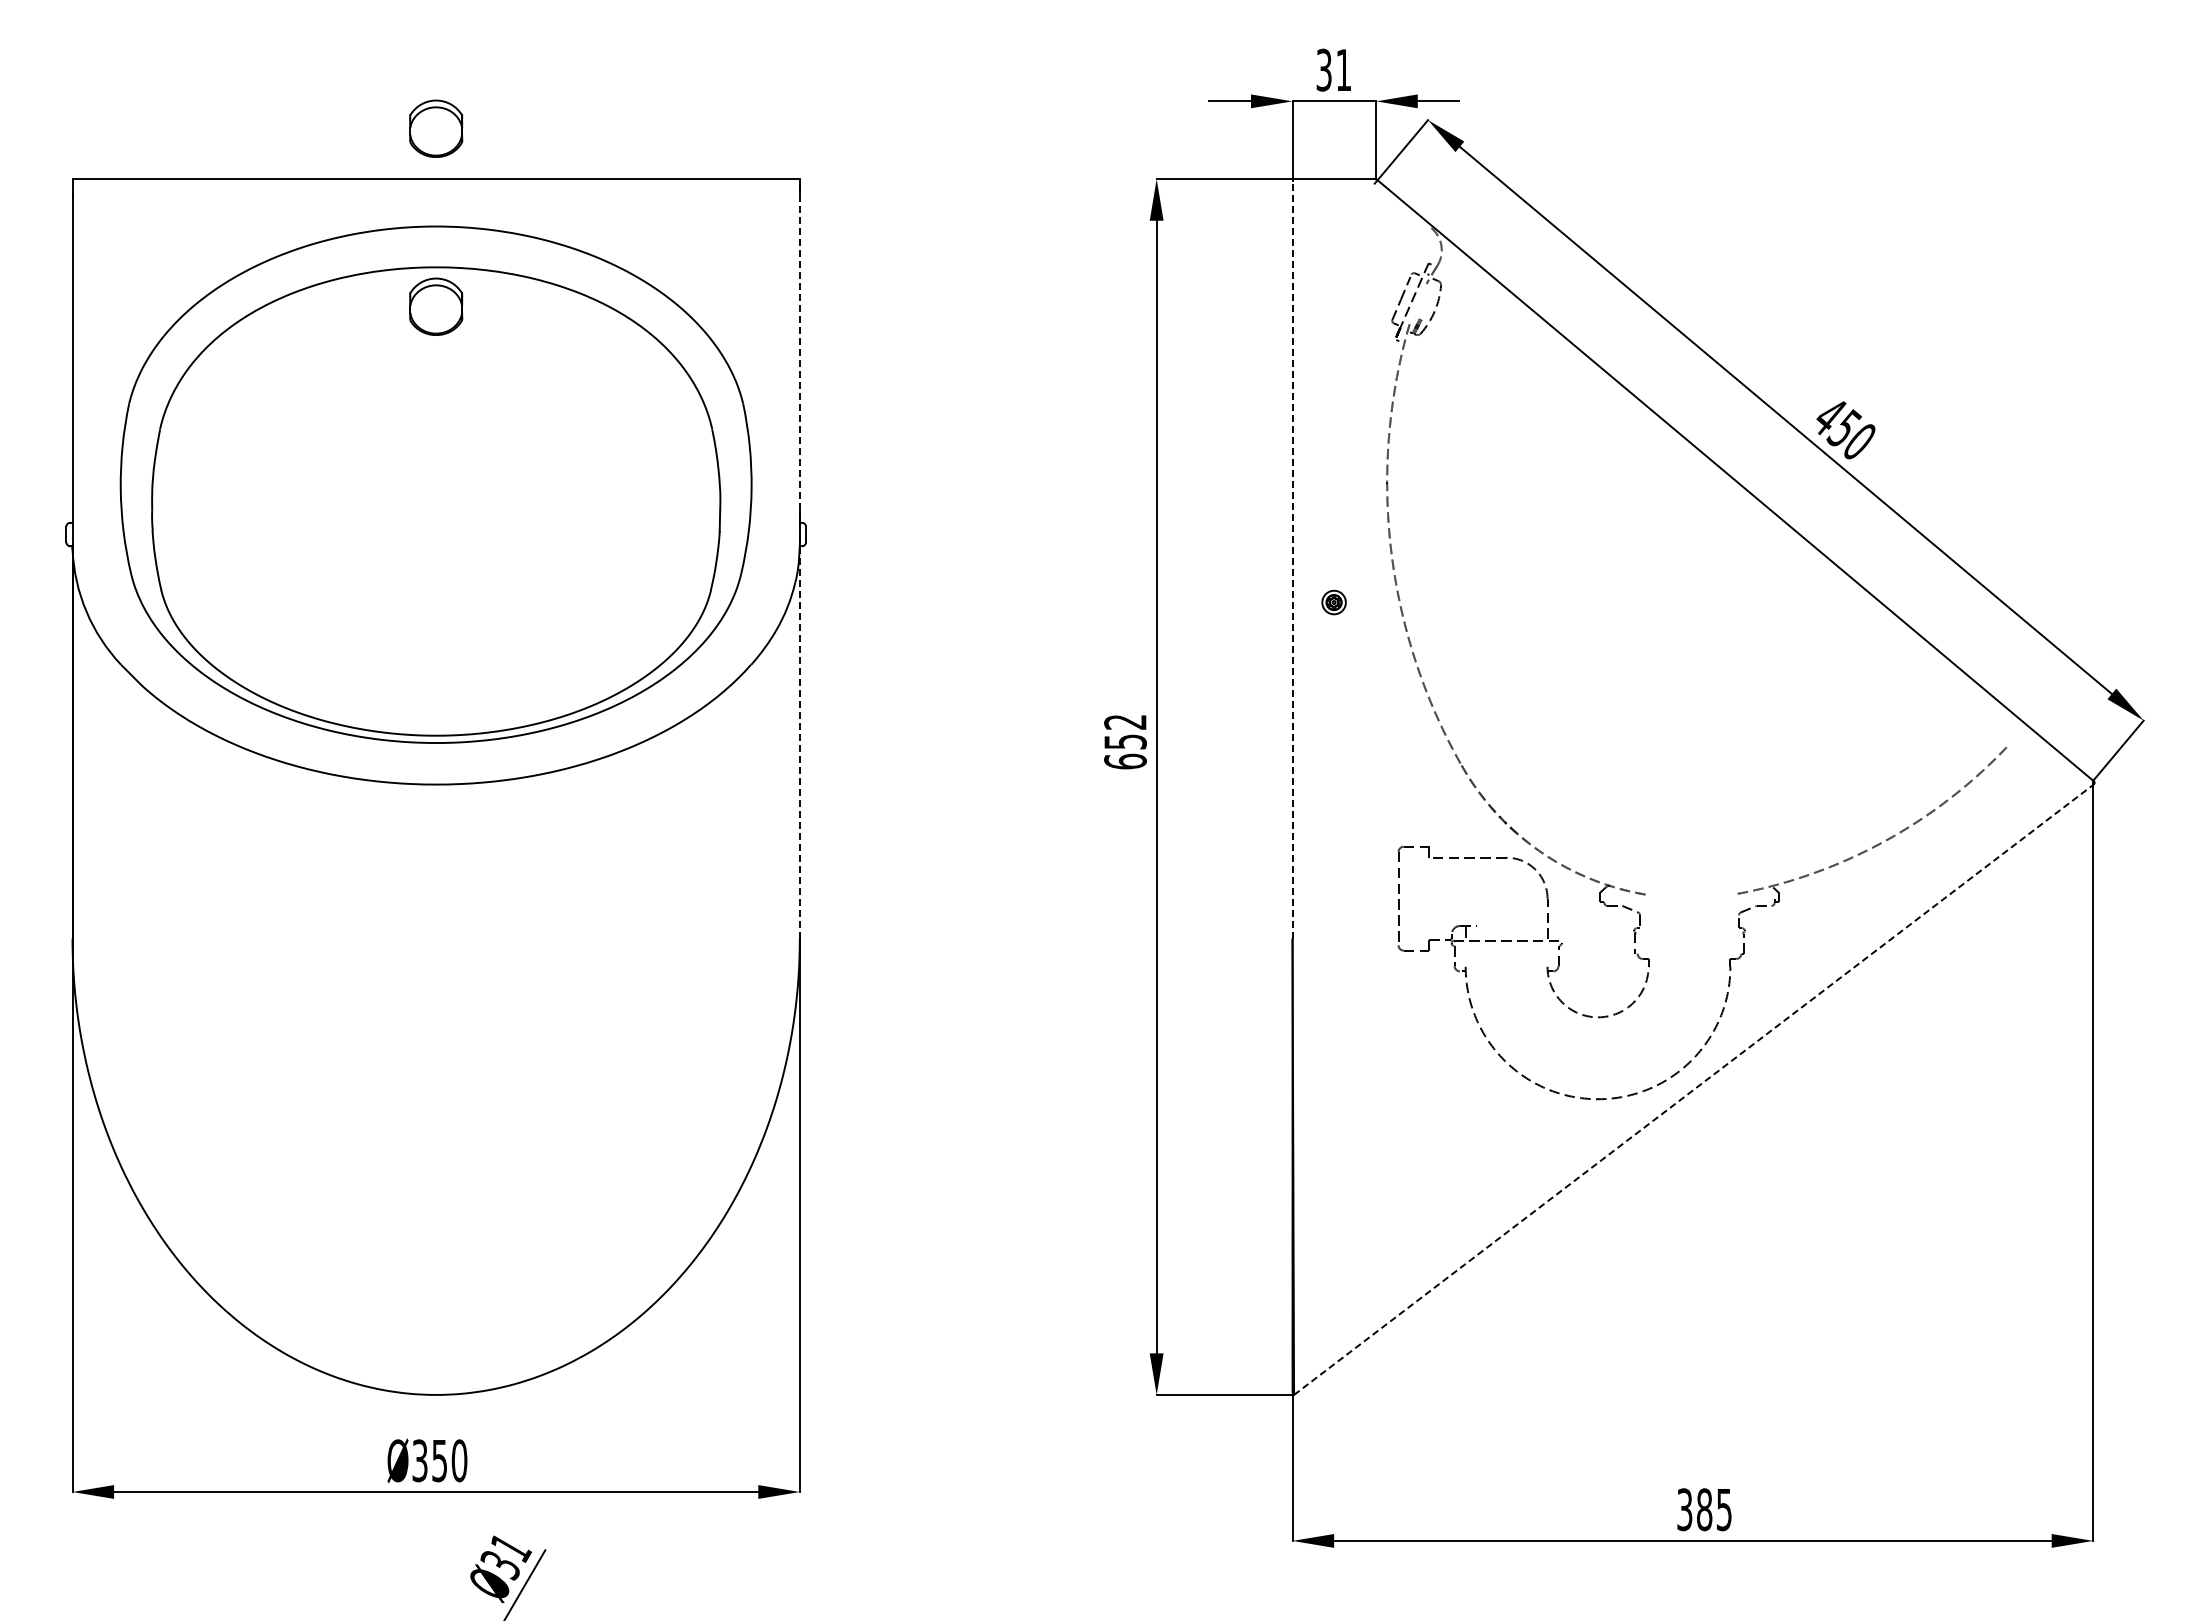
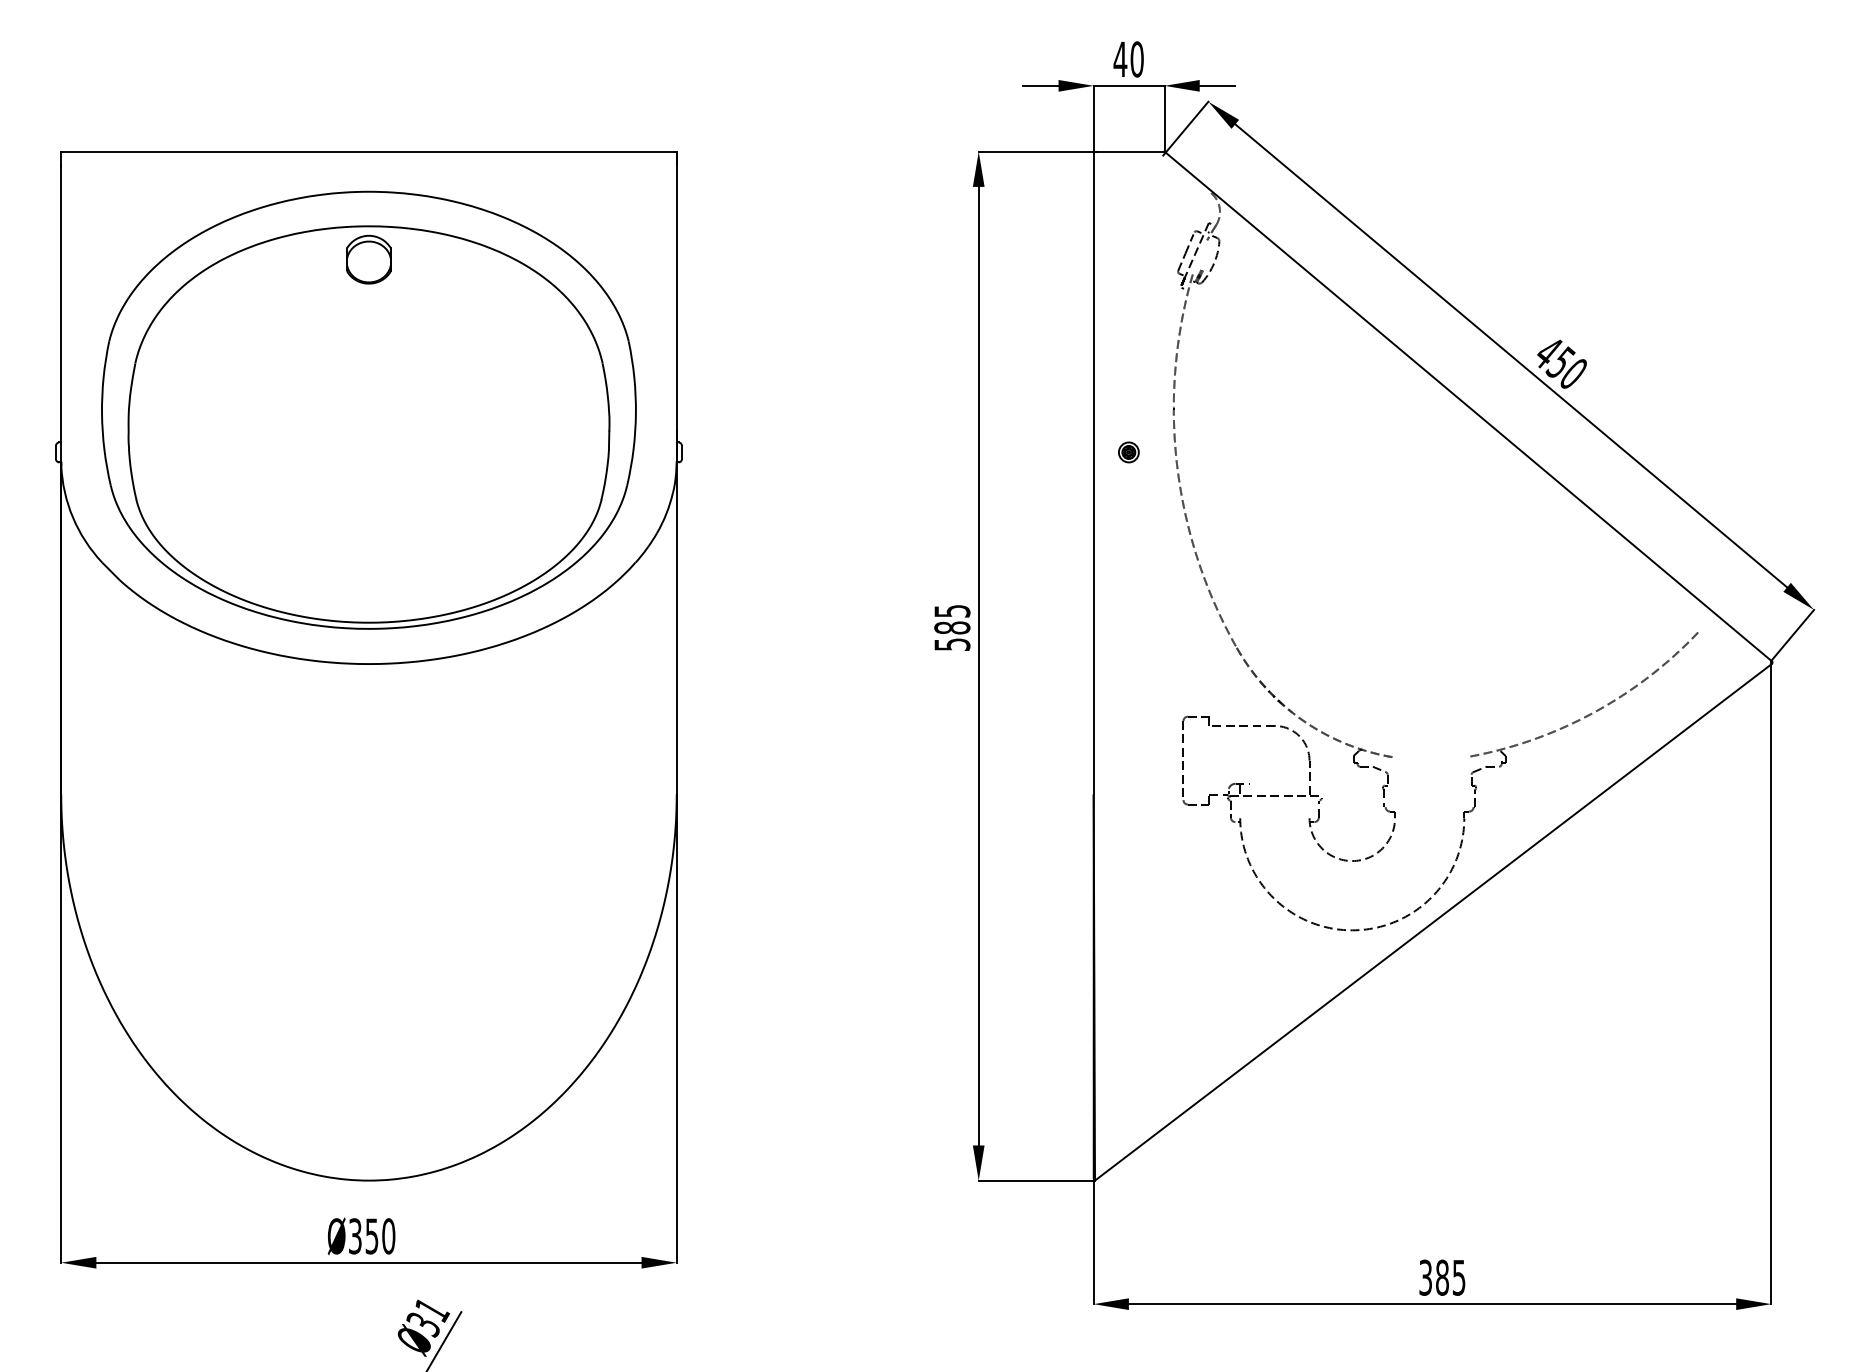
text: (1333, 69) -> (1128, 58), 31 -> 40
part: (436, 128) -> (369, 108), removed
line: (799, 558) -> (676, 472), dashed -> solid
line: (1292, 559) -> (1093, 473), dashed -> solid
part: (1333, 602) -> (1128, 452), moved
text: (1125, 742) -> (952, 628), 652 -> 585
line: (1694, 1089) -> (1433, 922), dashed -> solid

